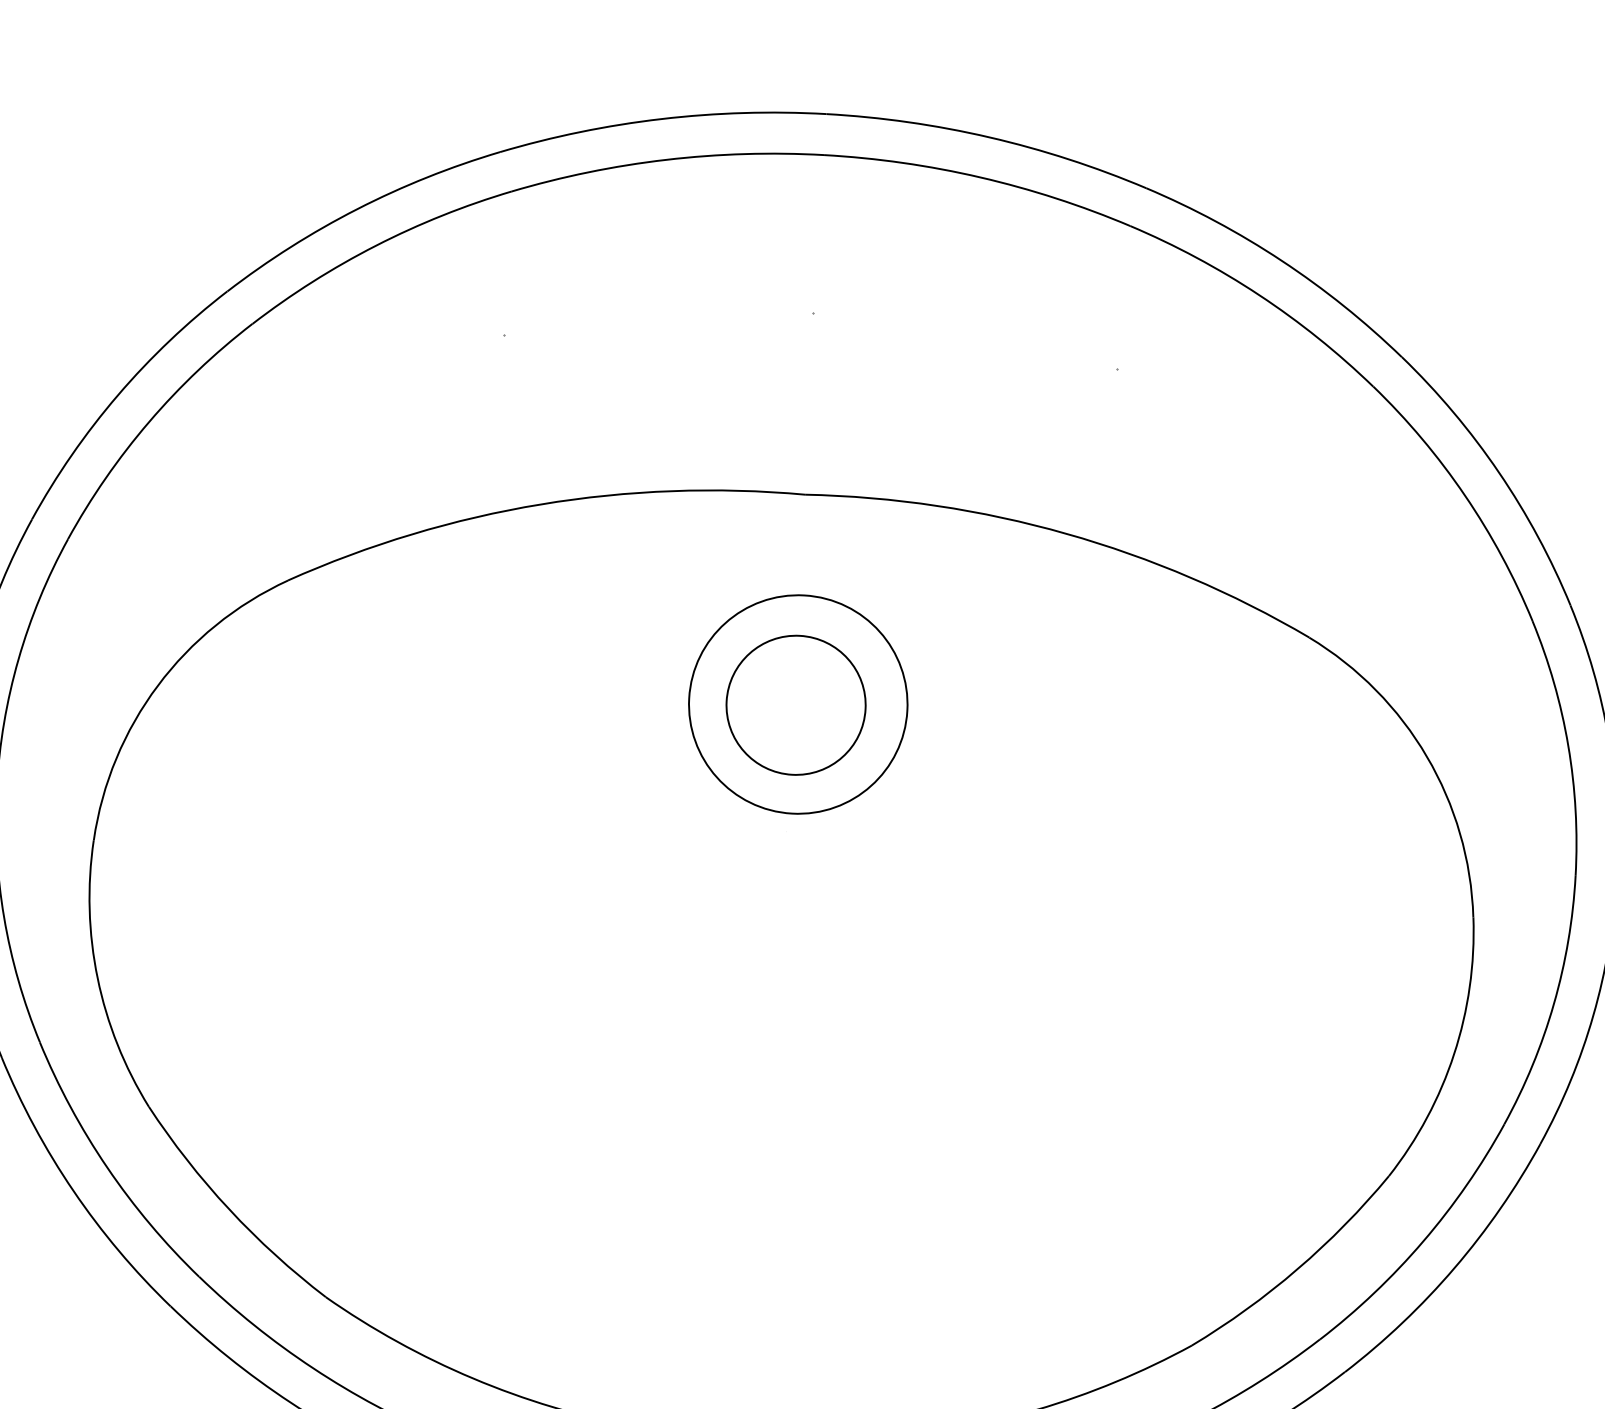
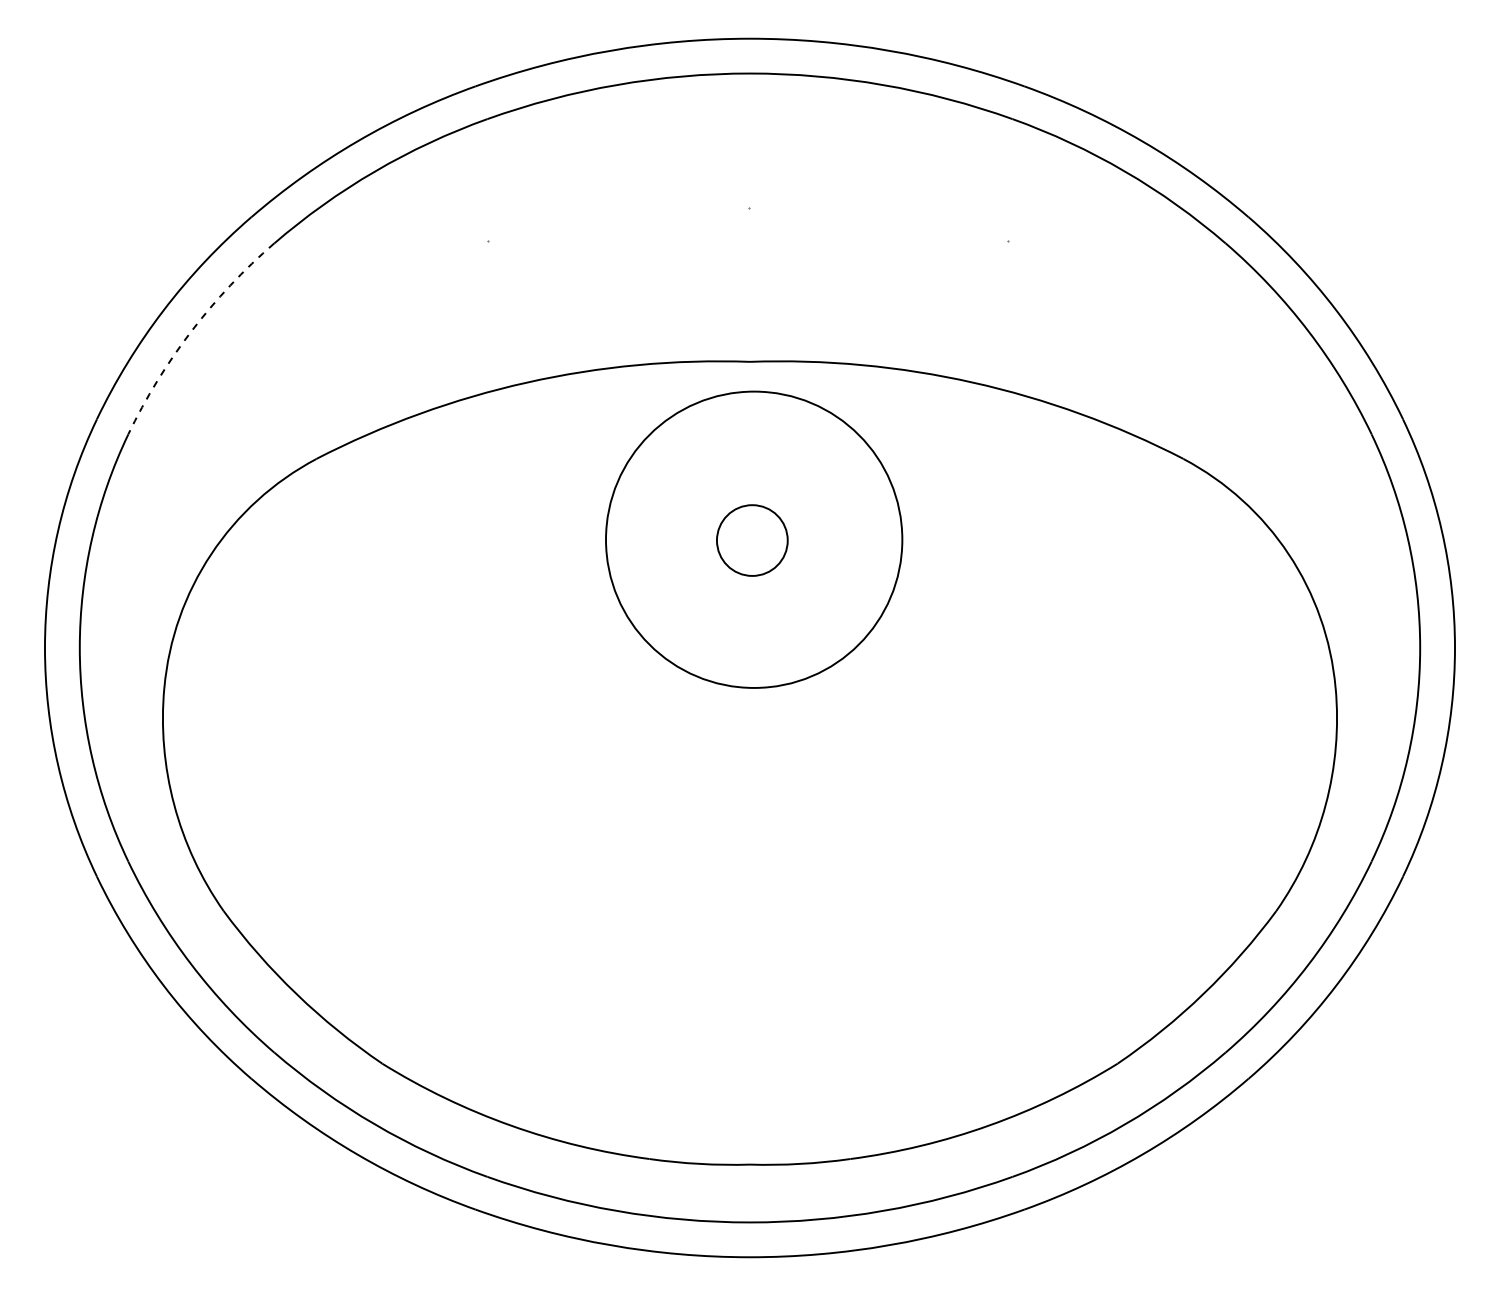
arc: (149, 422) -> (191, 331), solid -> dashed
circle: (797, 704) -> (753, 539), size x1.6
circle: (796, 705) -> (752, 540), size x0.6

